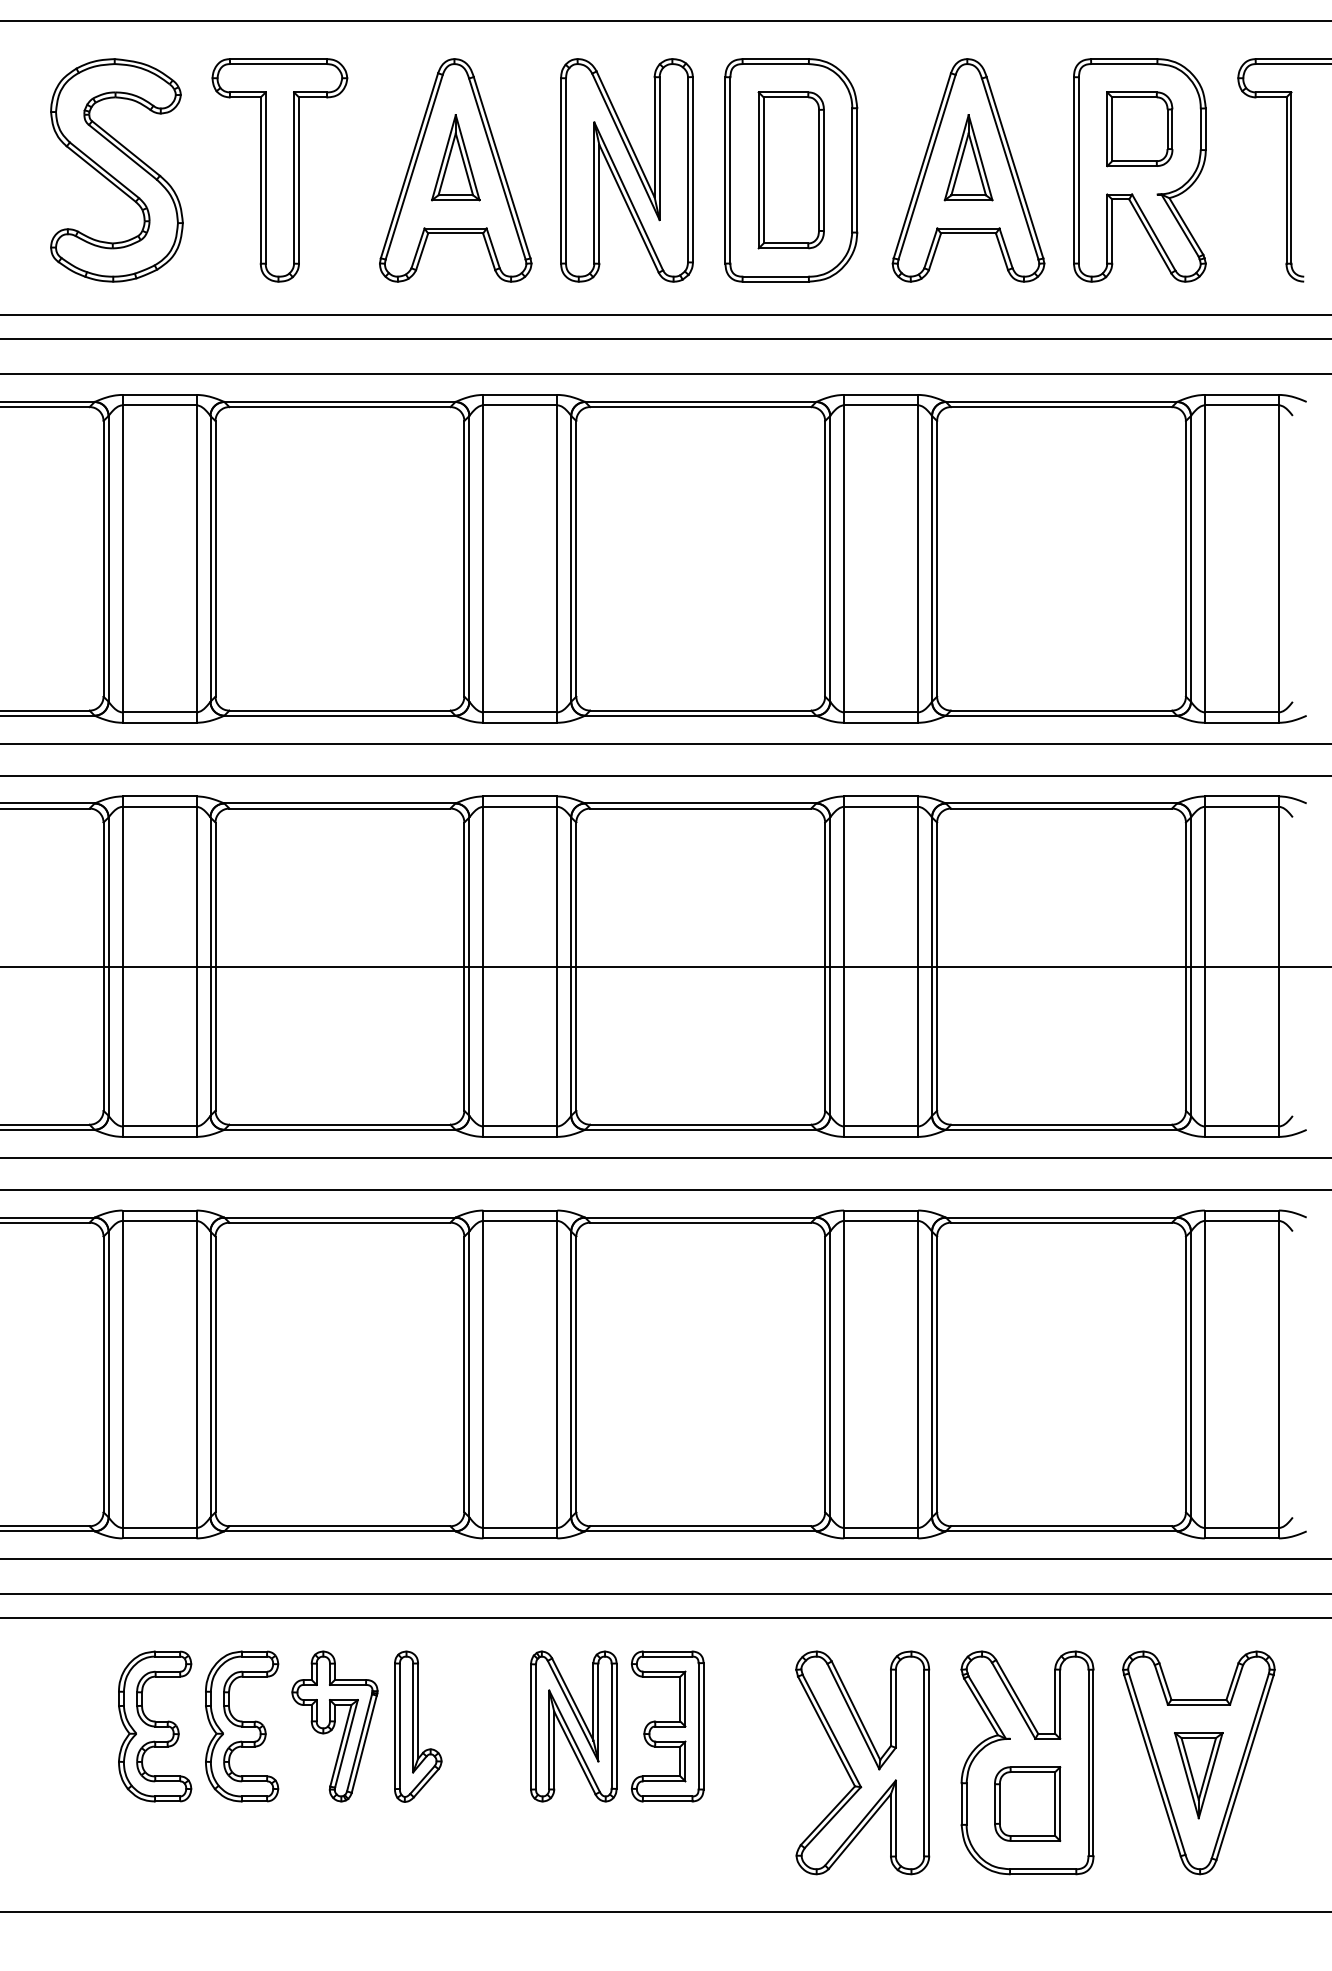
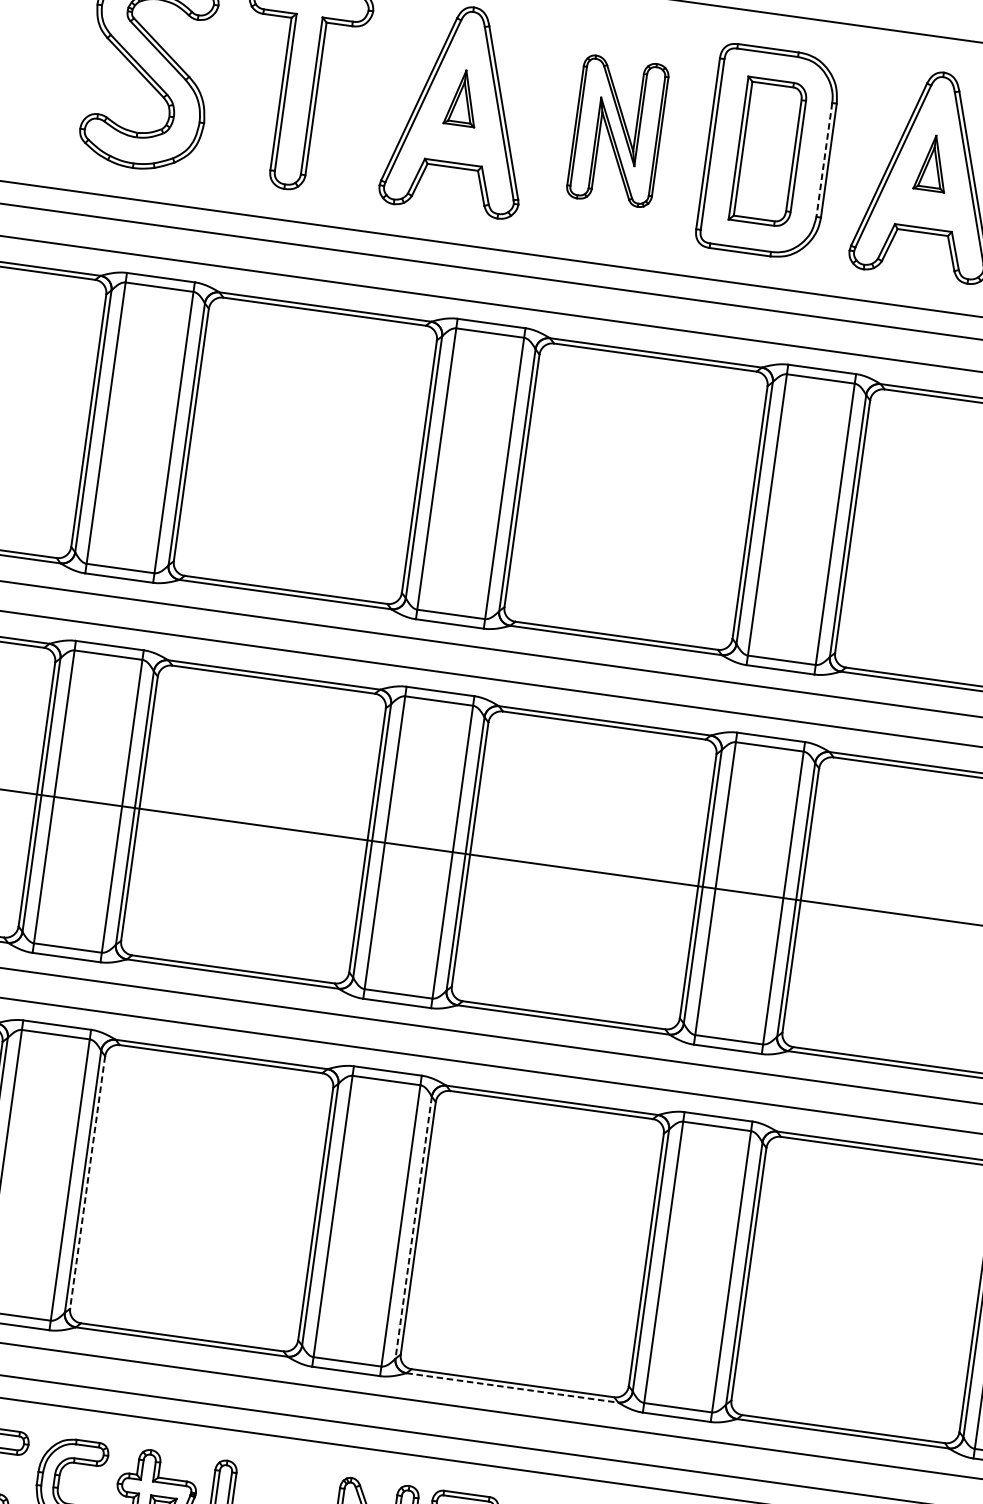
part: (455, 157) -> (462, 97), size x0.7
part: (968, 157) -> (932, 162), size x0.7
part: (626, 170) -> (617, 131), size x0.7
line: (852, 170) -> (824, 160), solid -> dashed
line: (215, 1374) -> (87, 1182), solid -> dashed
line: (571, 1374) -> (413, 1227), solid -> dashed
line: (700, 1531) -> (512, 1388), solid -> dashed

